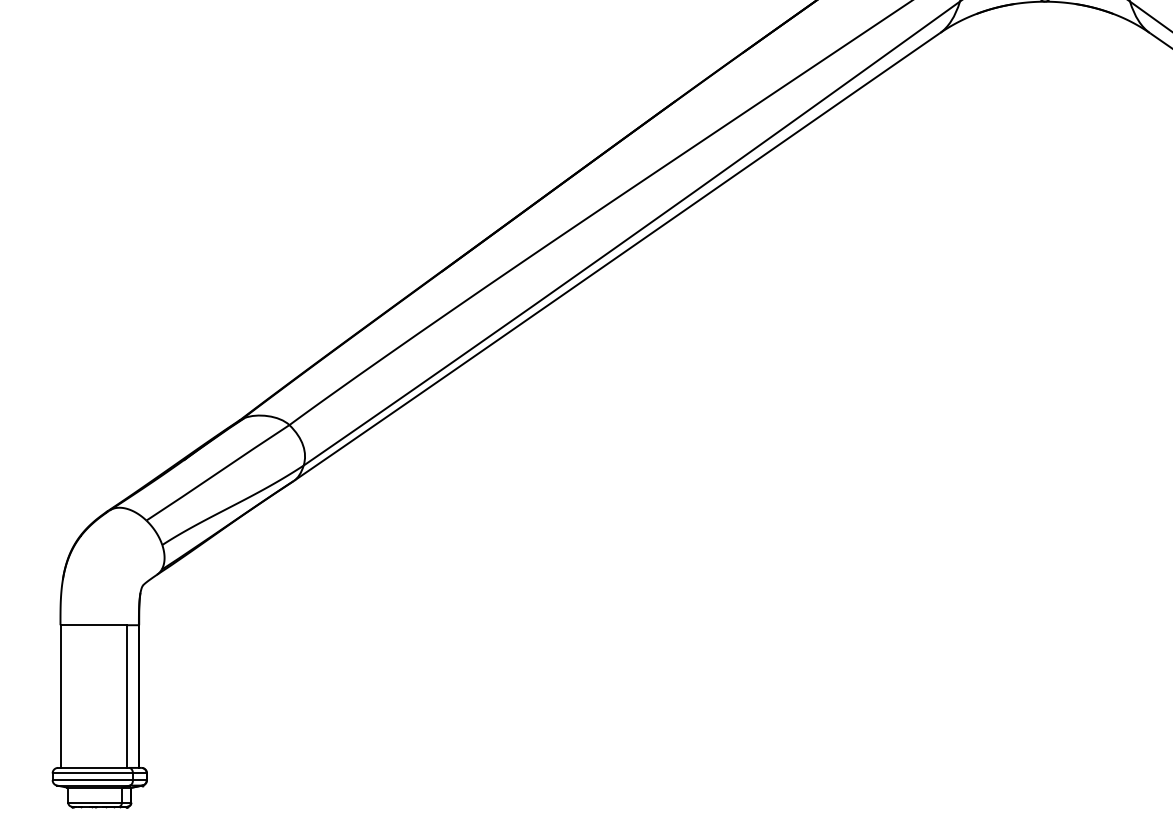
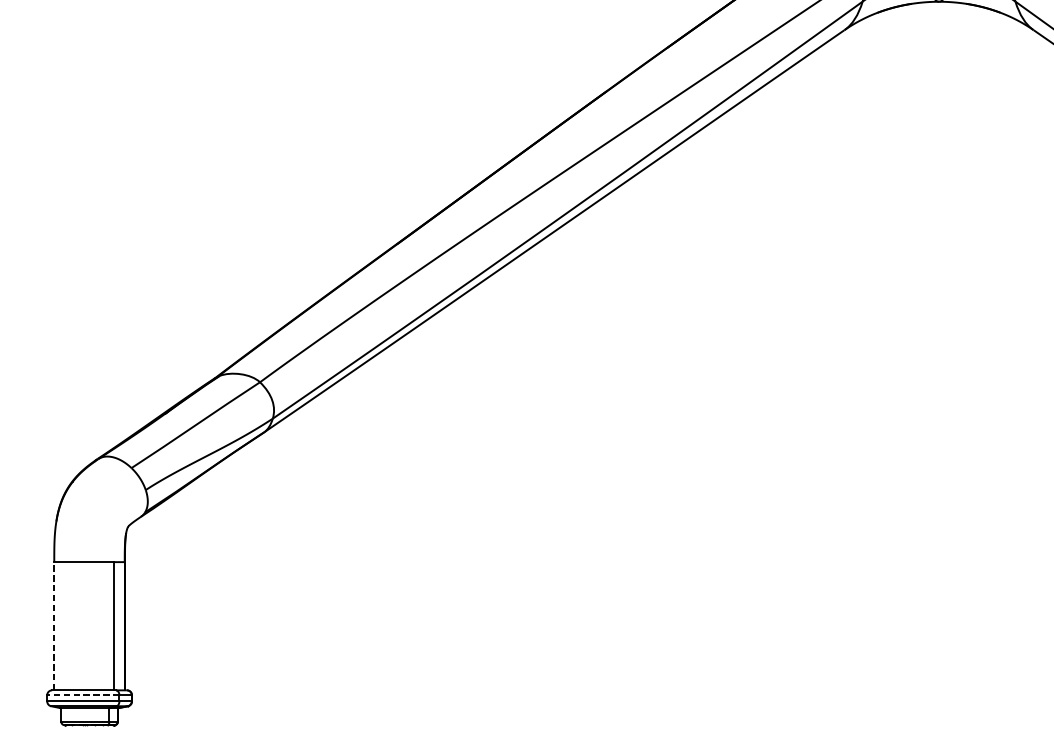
line: (60, 696) -> (54, 626), solid -> dashed
line: (92, 773) -> (83, 695), solid -> dashed

